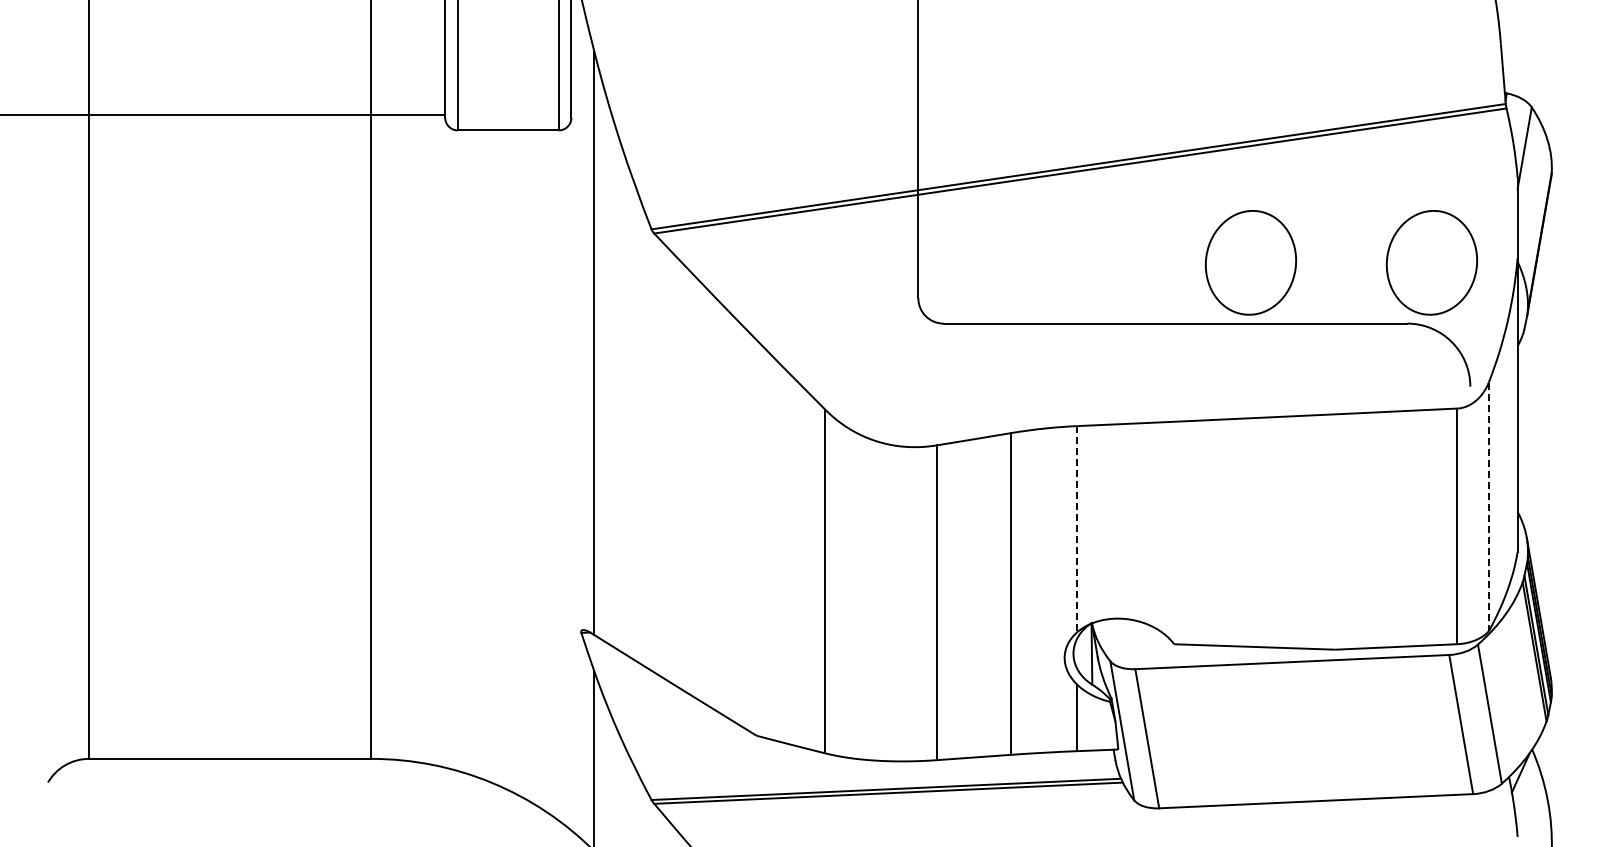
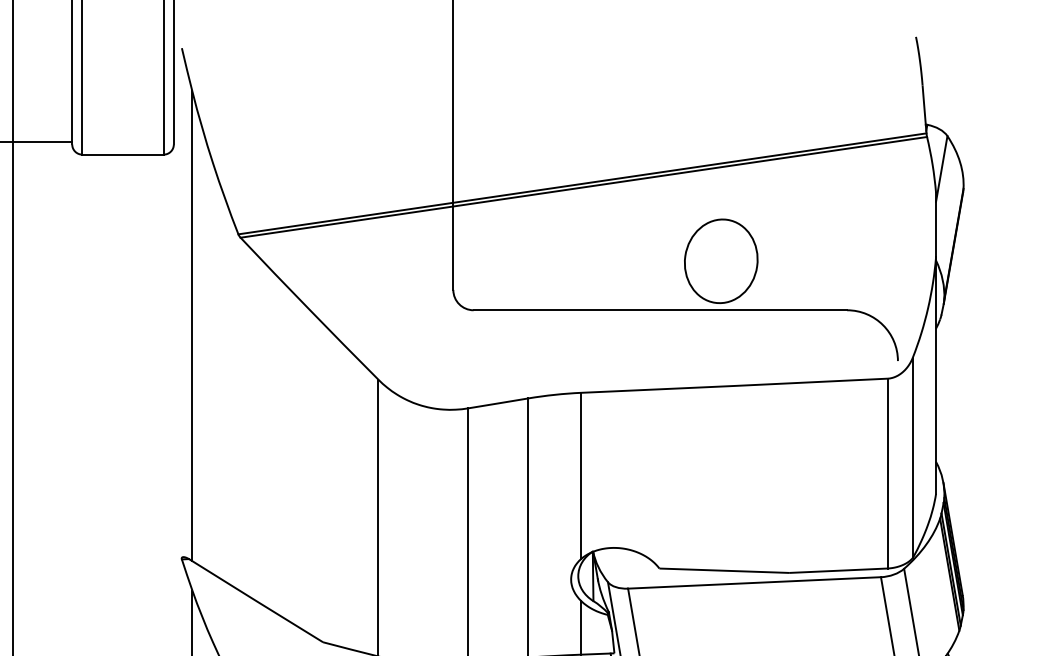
part: (1431, 262) -> (866, 261), removed
line: (1488, 507) -> (912, 458), dashed -> solid
line: (1077, 529) -> (581, 476), dashed -> solid

